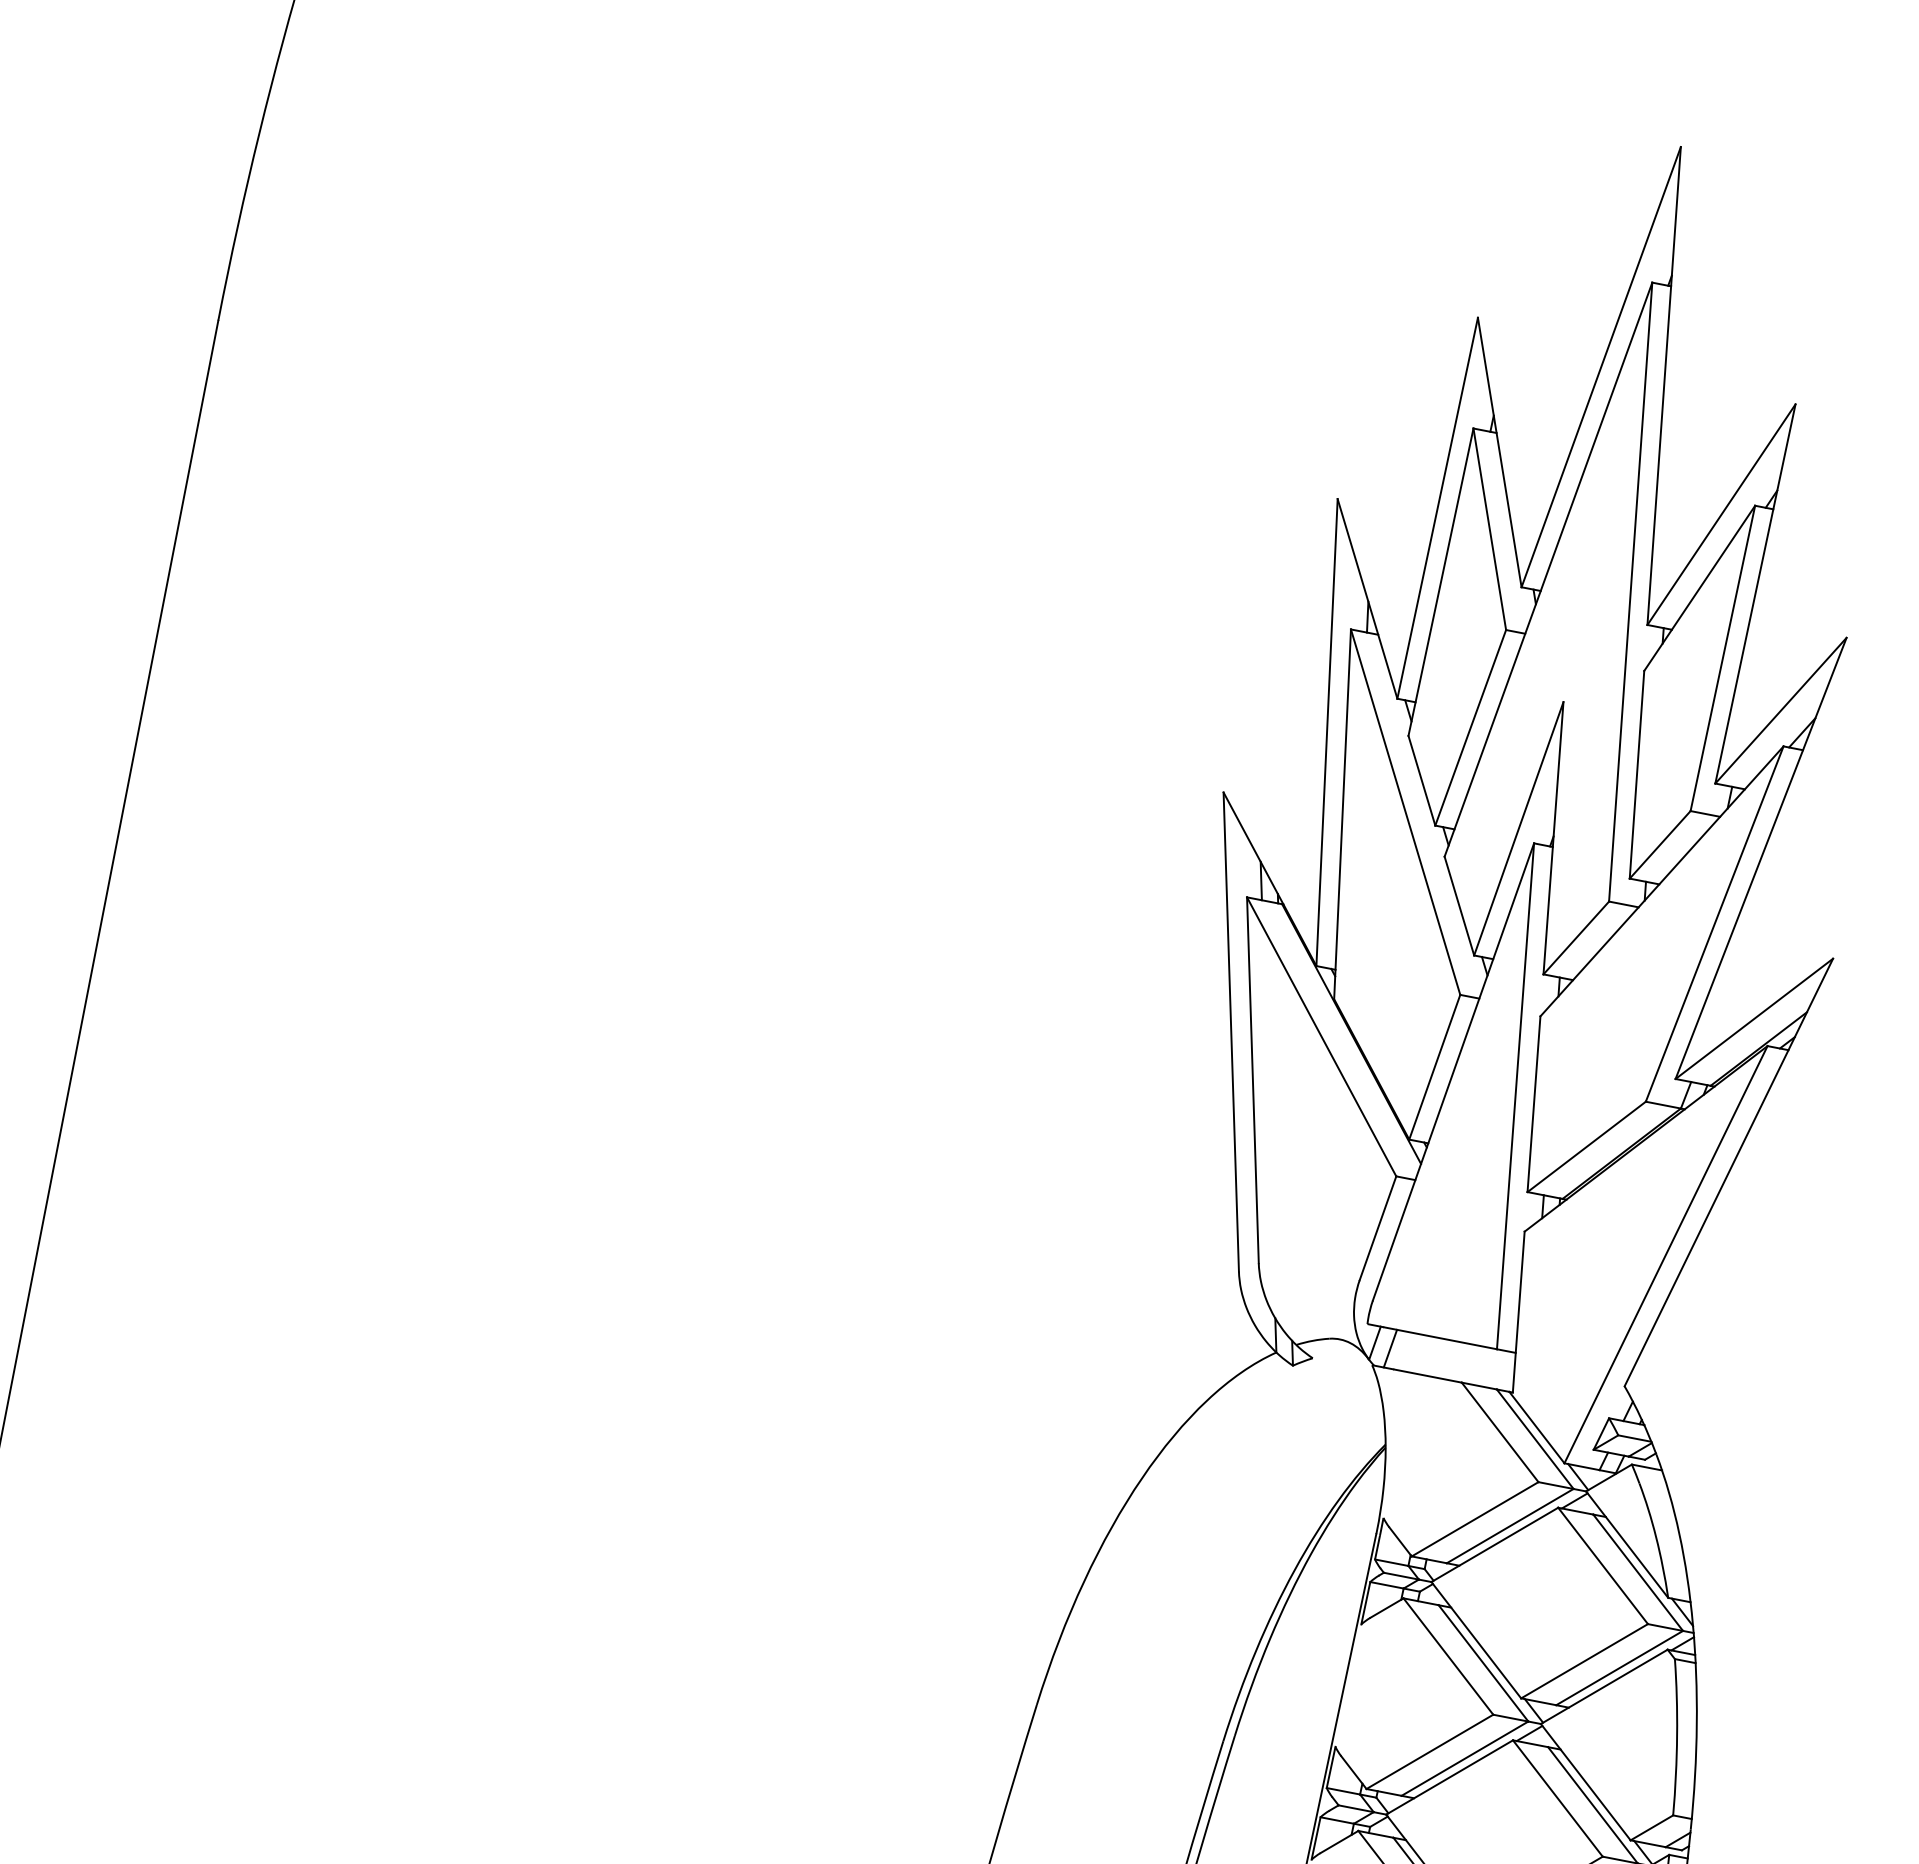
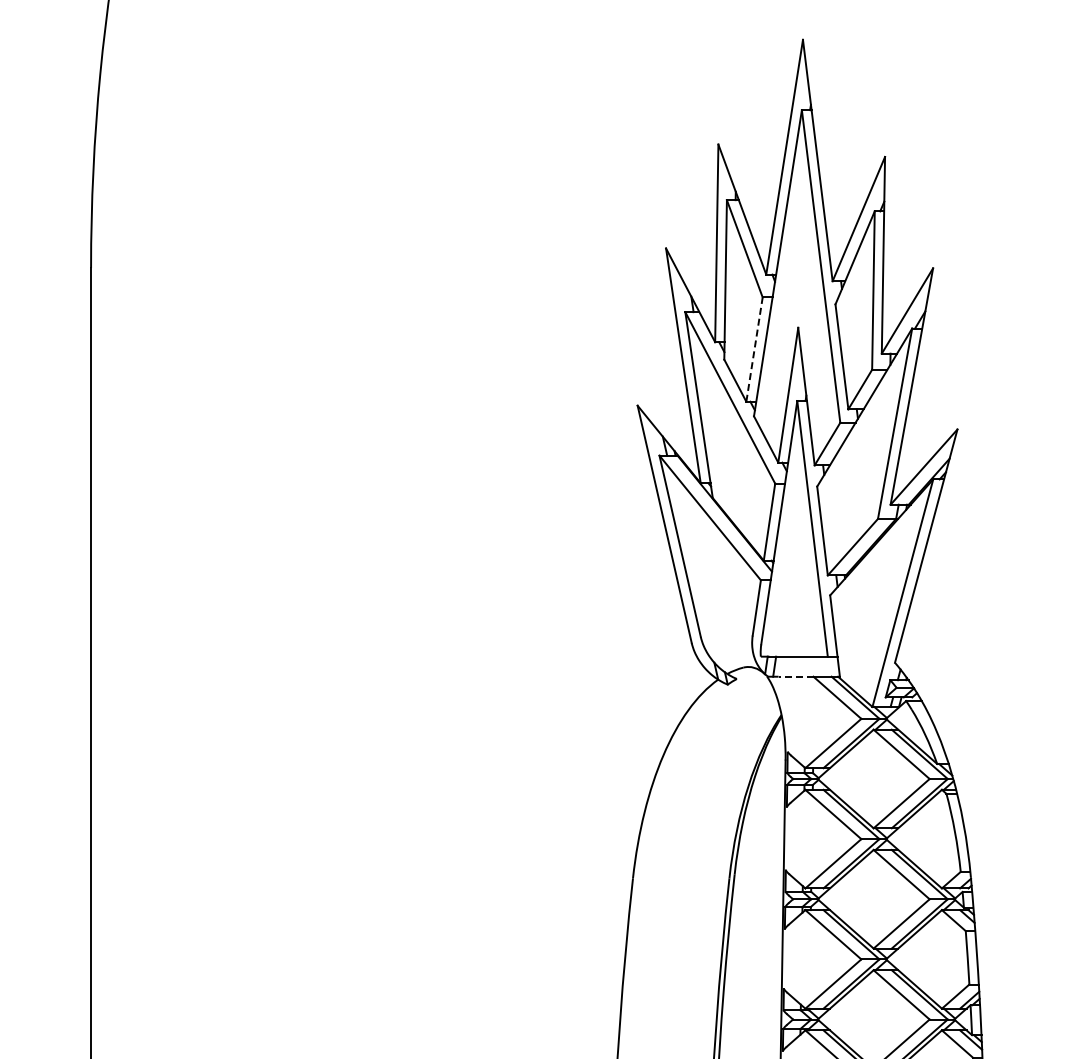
line: (1470, 727) -> (754, 349), solid -> dashed
line: (1427, 1375) -> (795, 676), solid -> dashed

